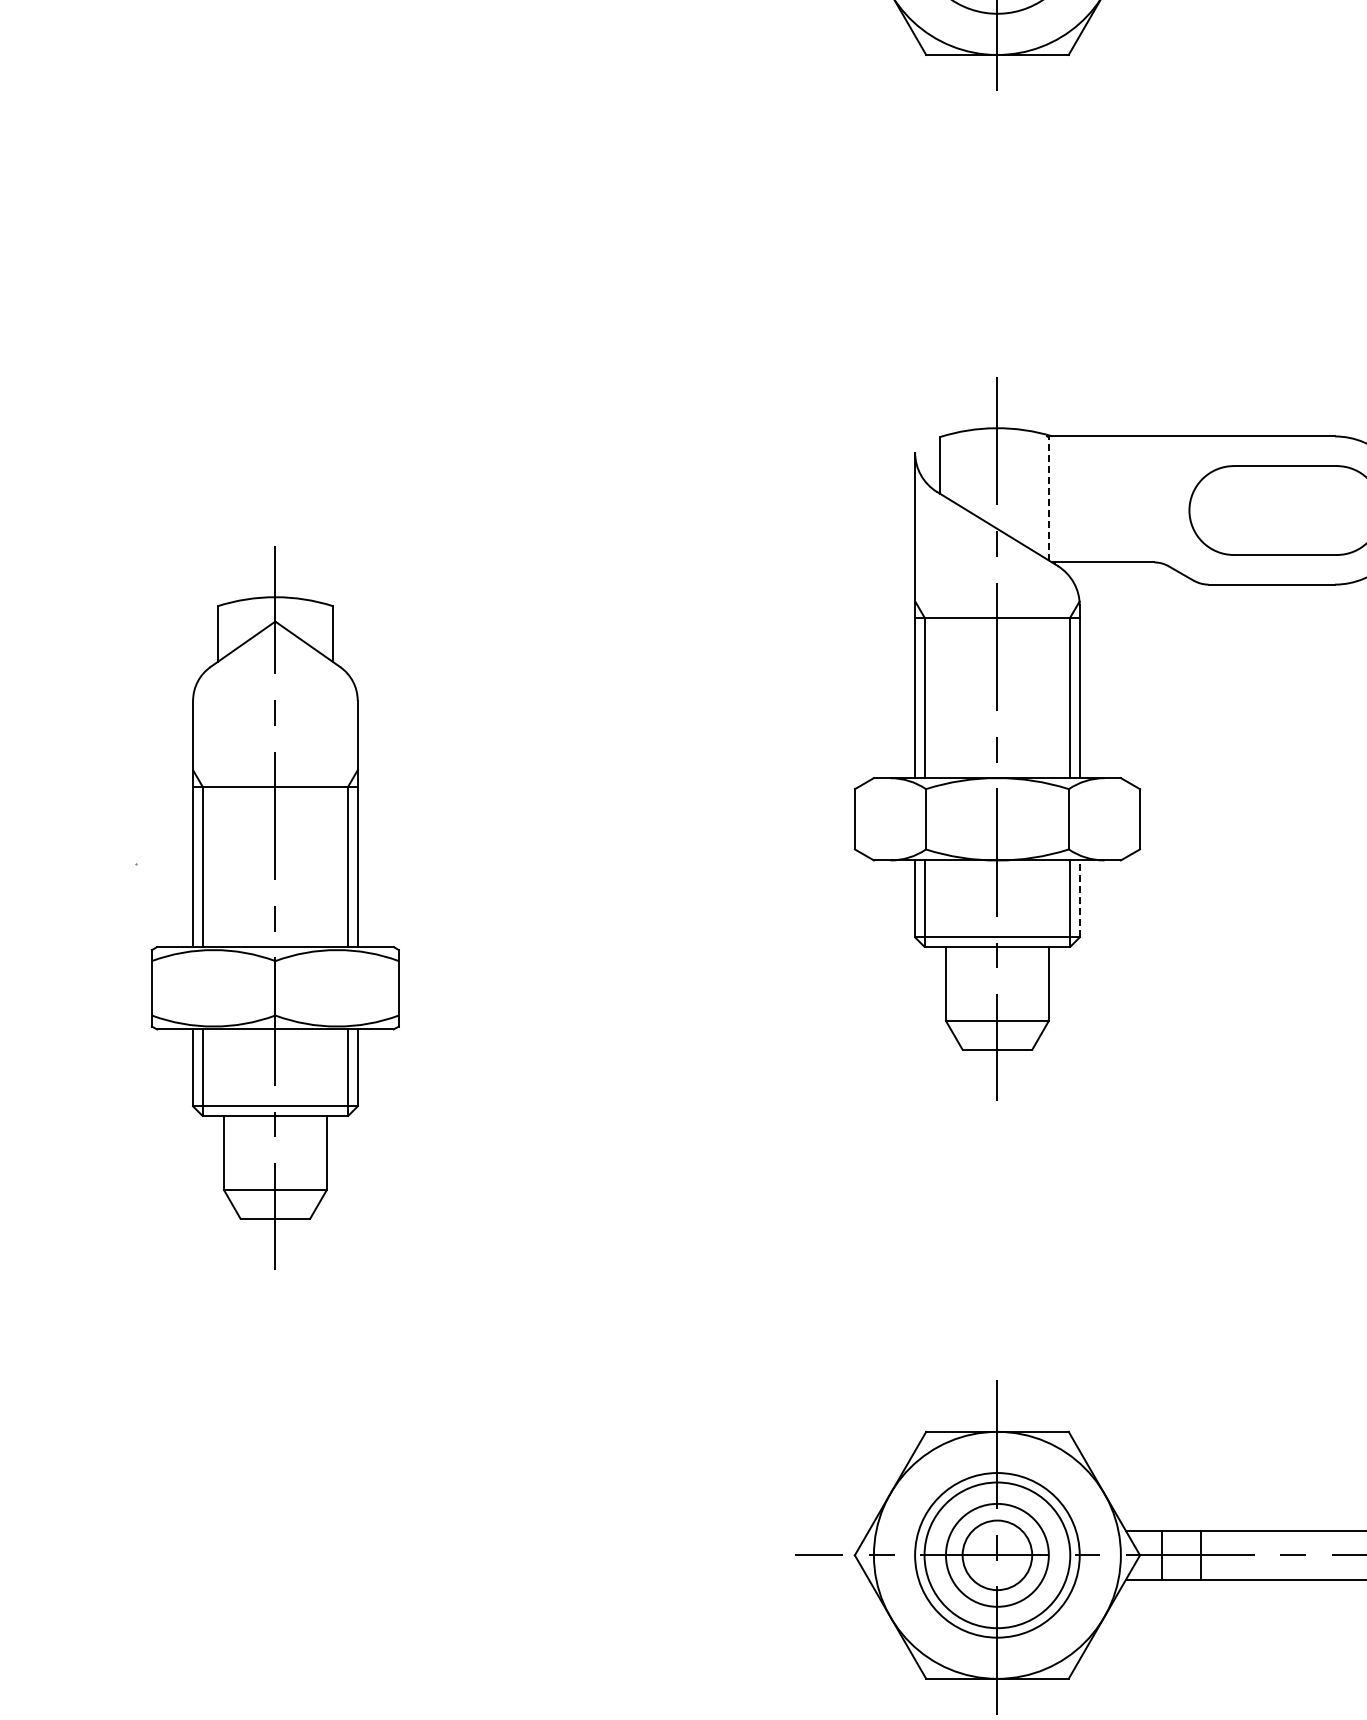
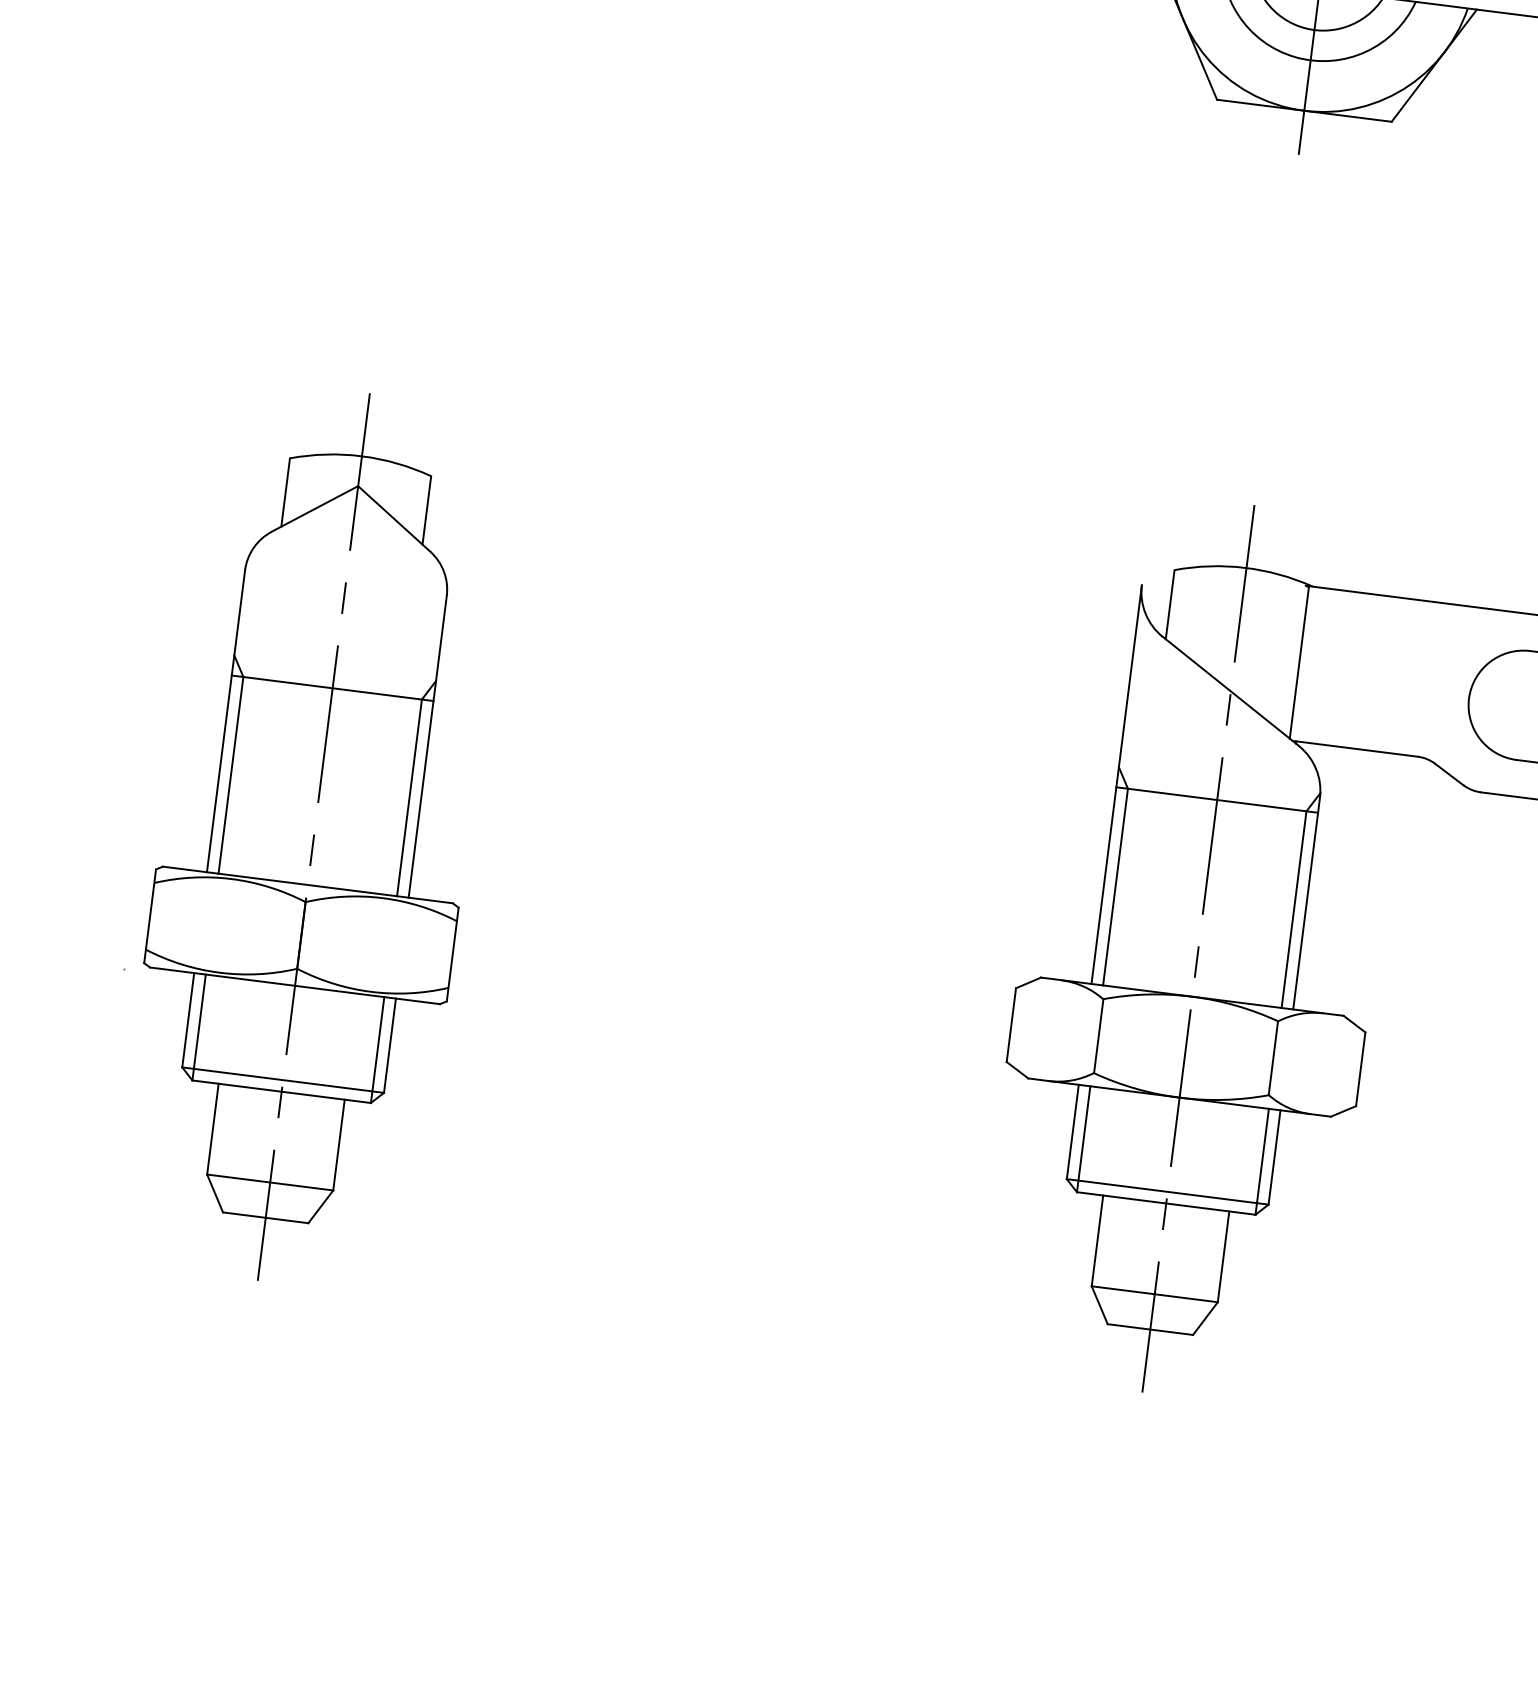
line: (1049, 499) -> (1299, 663), dashed -> solid
line: (1079, 898) -> (1274, 1156), dashed -> solid
part: (274, 907) -> (312, 836), moved

